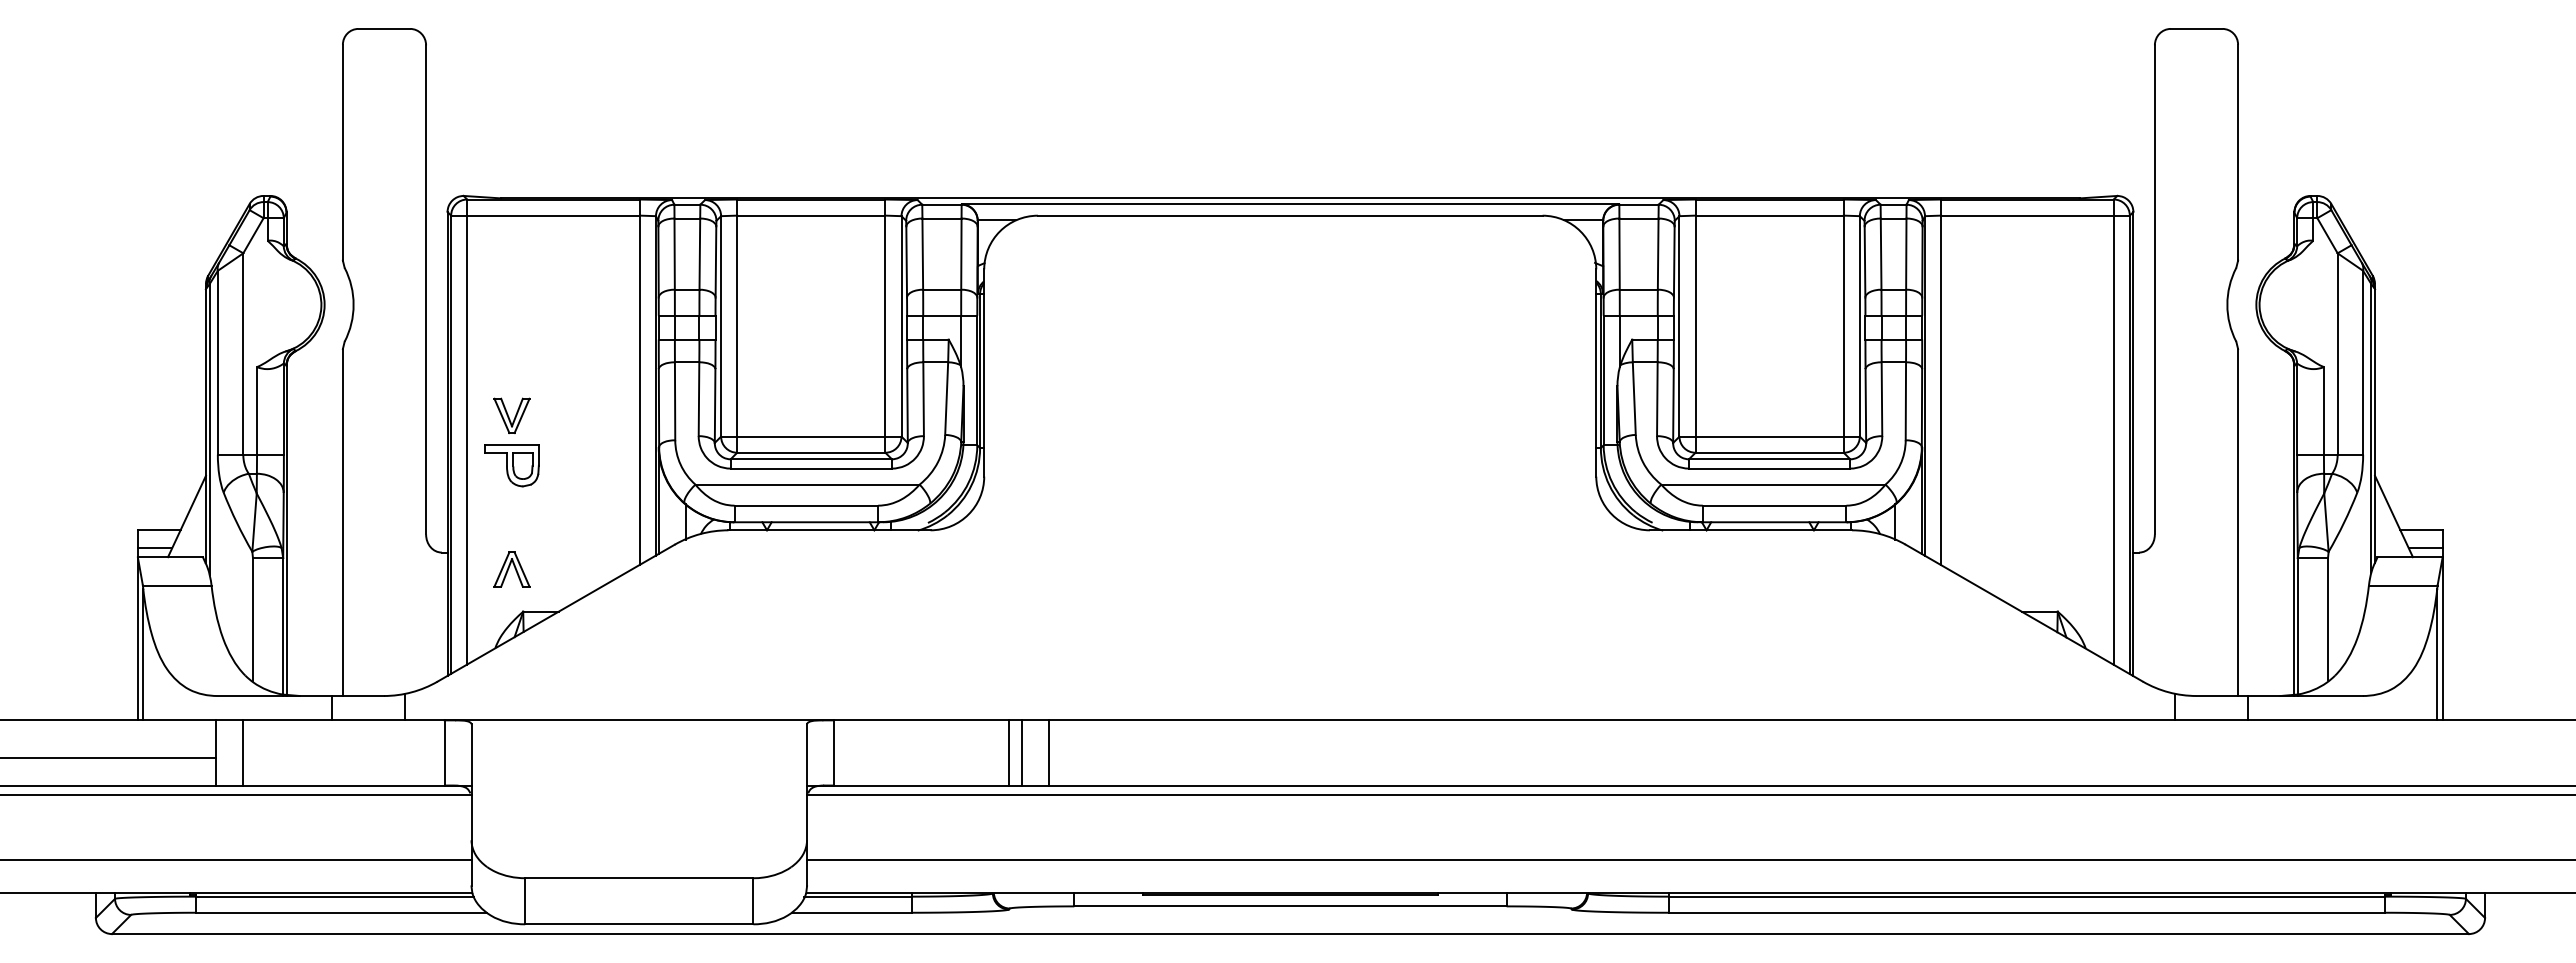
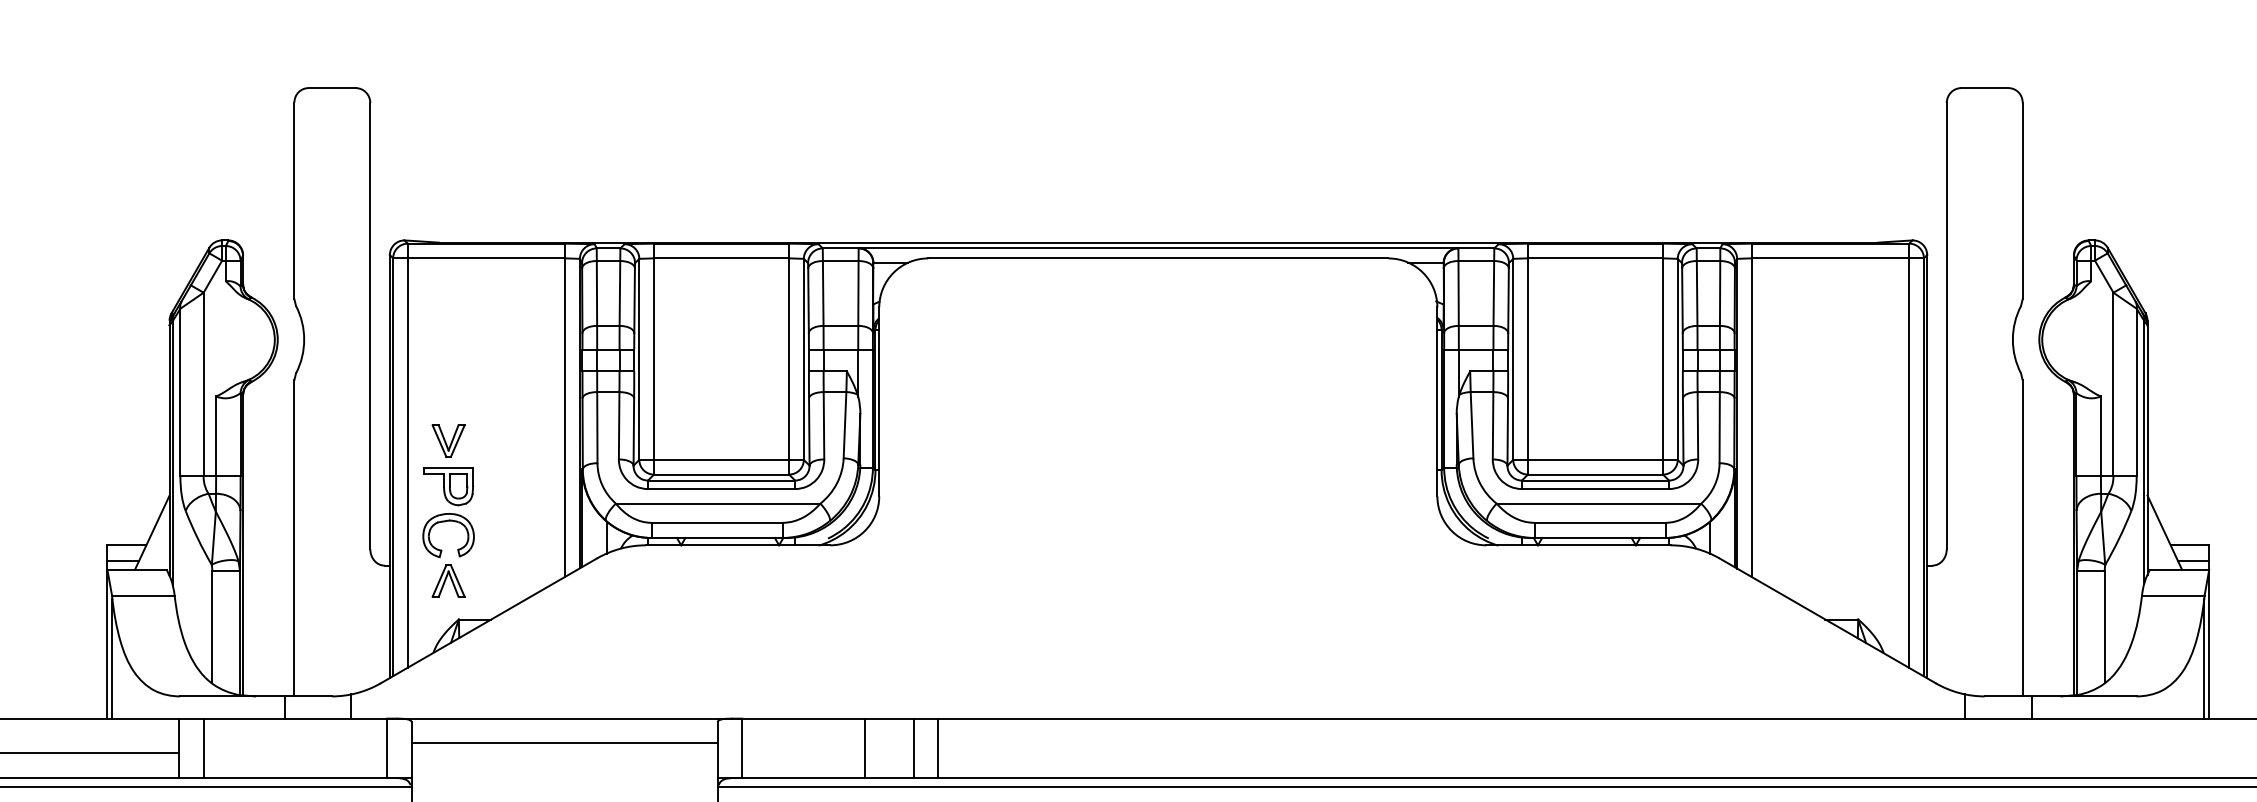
part: (506, 505) -> (443, 522), added
line: (639, 747) -> (564, 743), added
line: (1009, 752) -> (864, 747), moved

